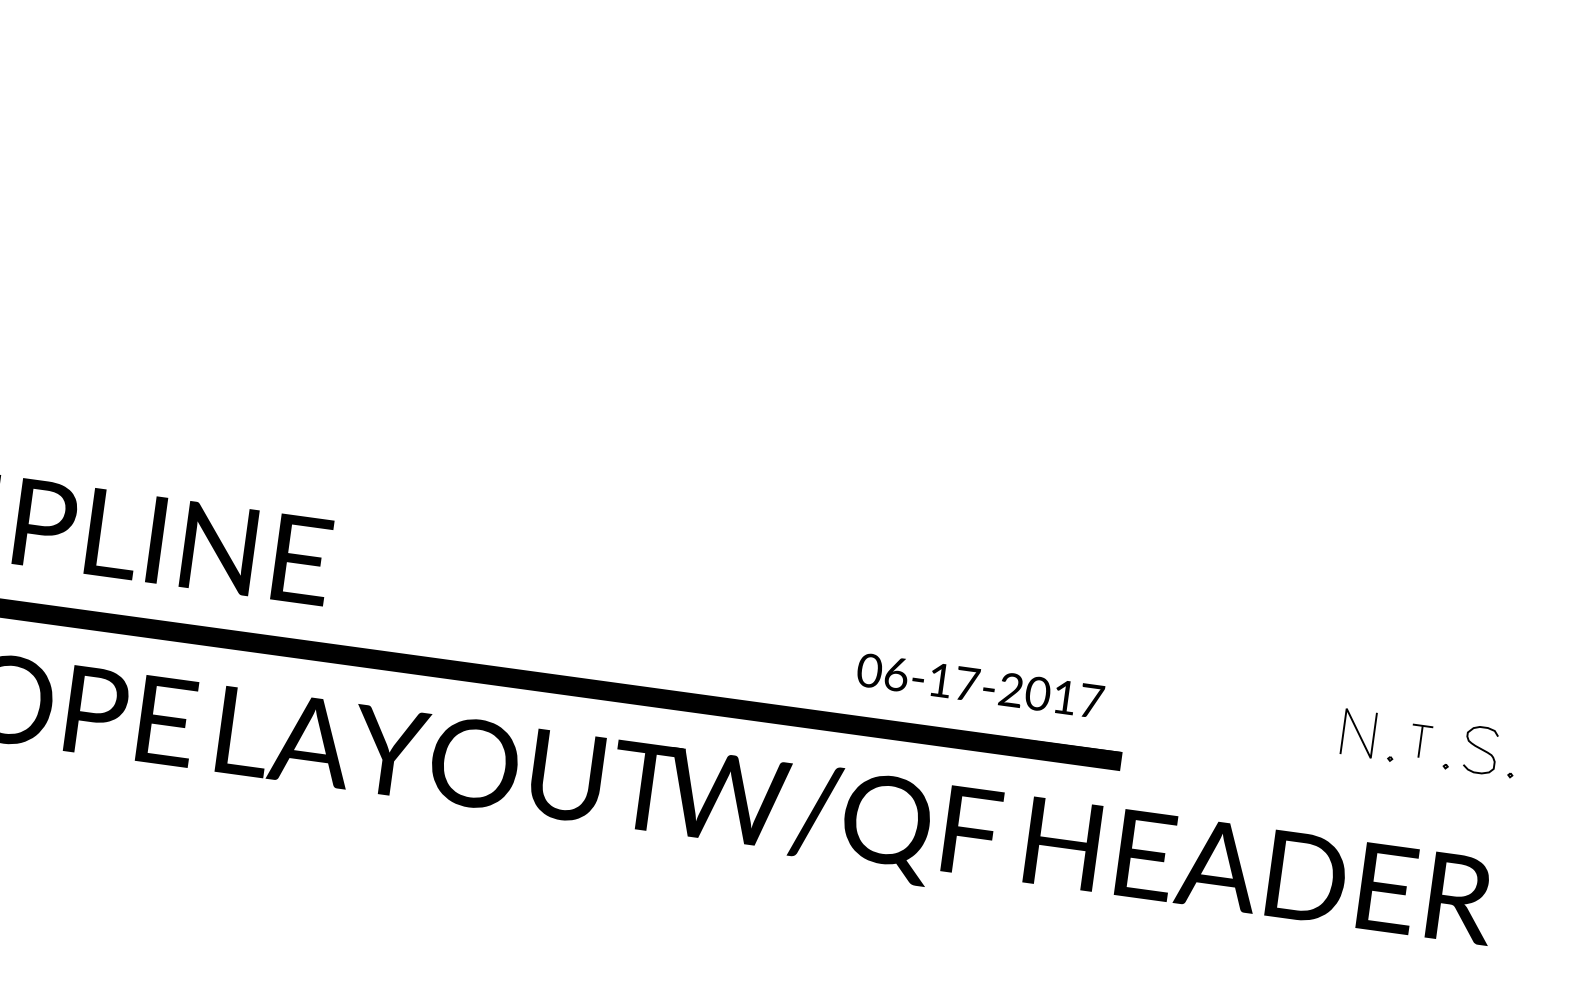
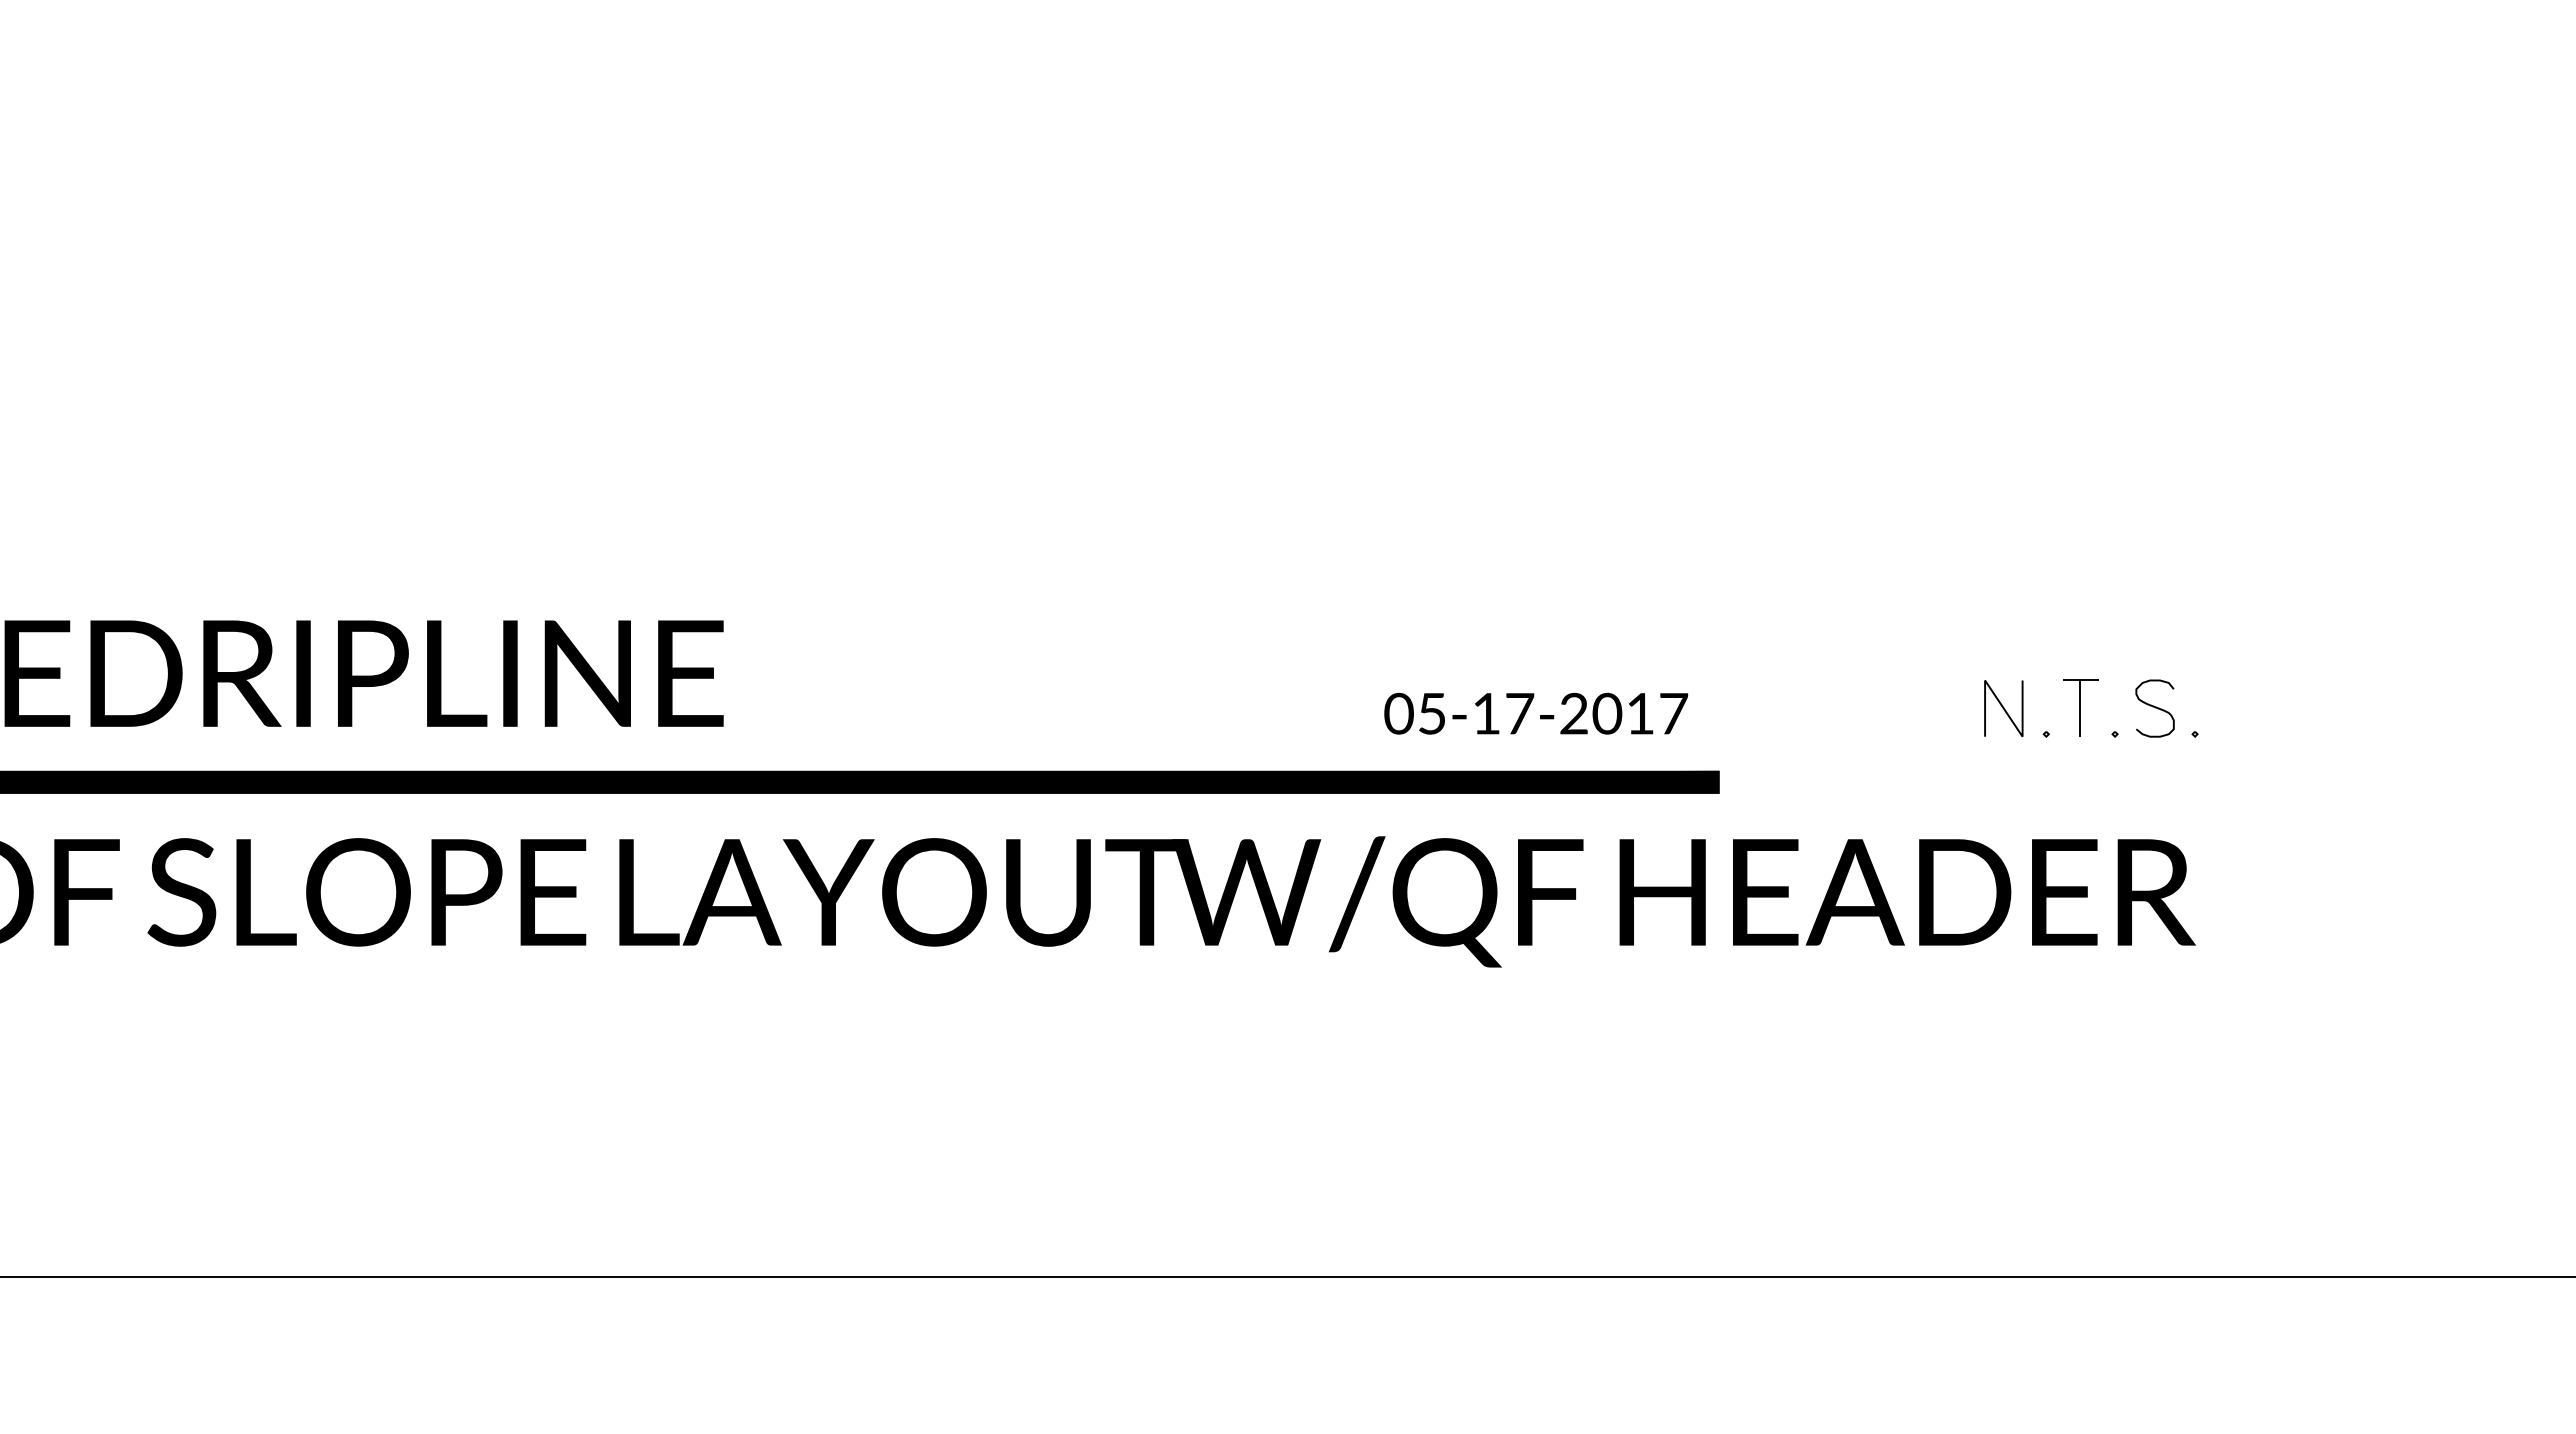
text: (896, 674) -> (1432, 713), 06-17-2017 -> 05-17-2017
part: (1420, 741) -> (2080, 707), size x1.43

